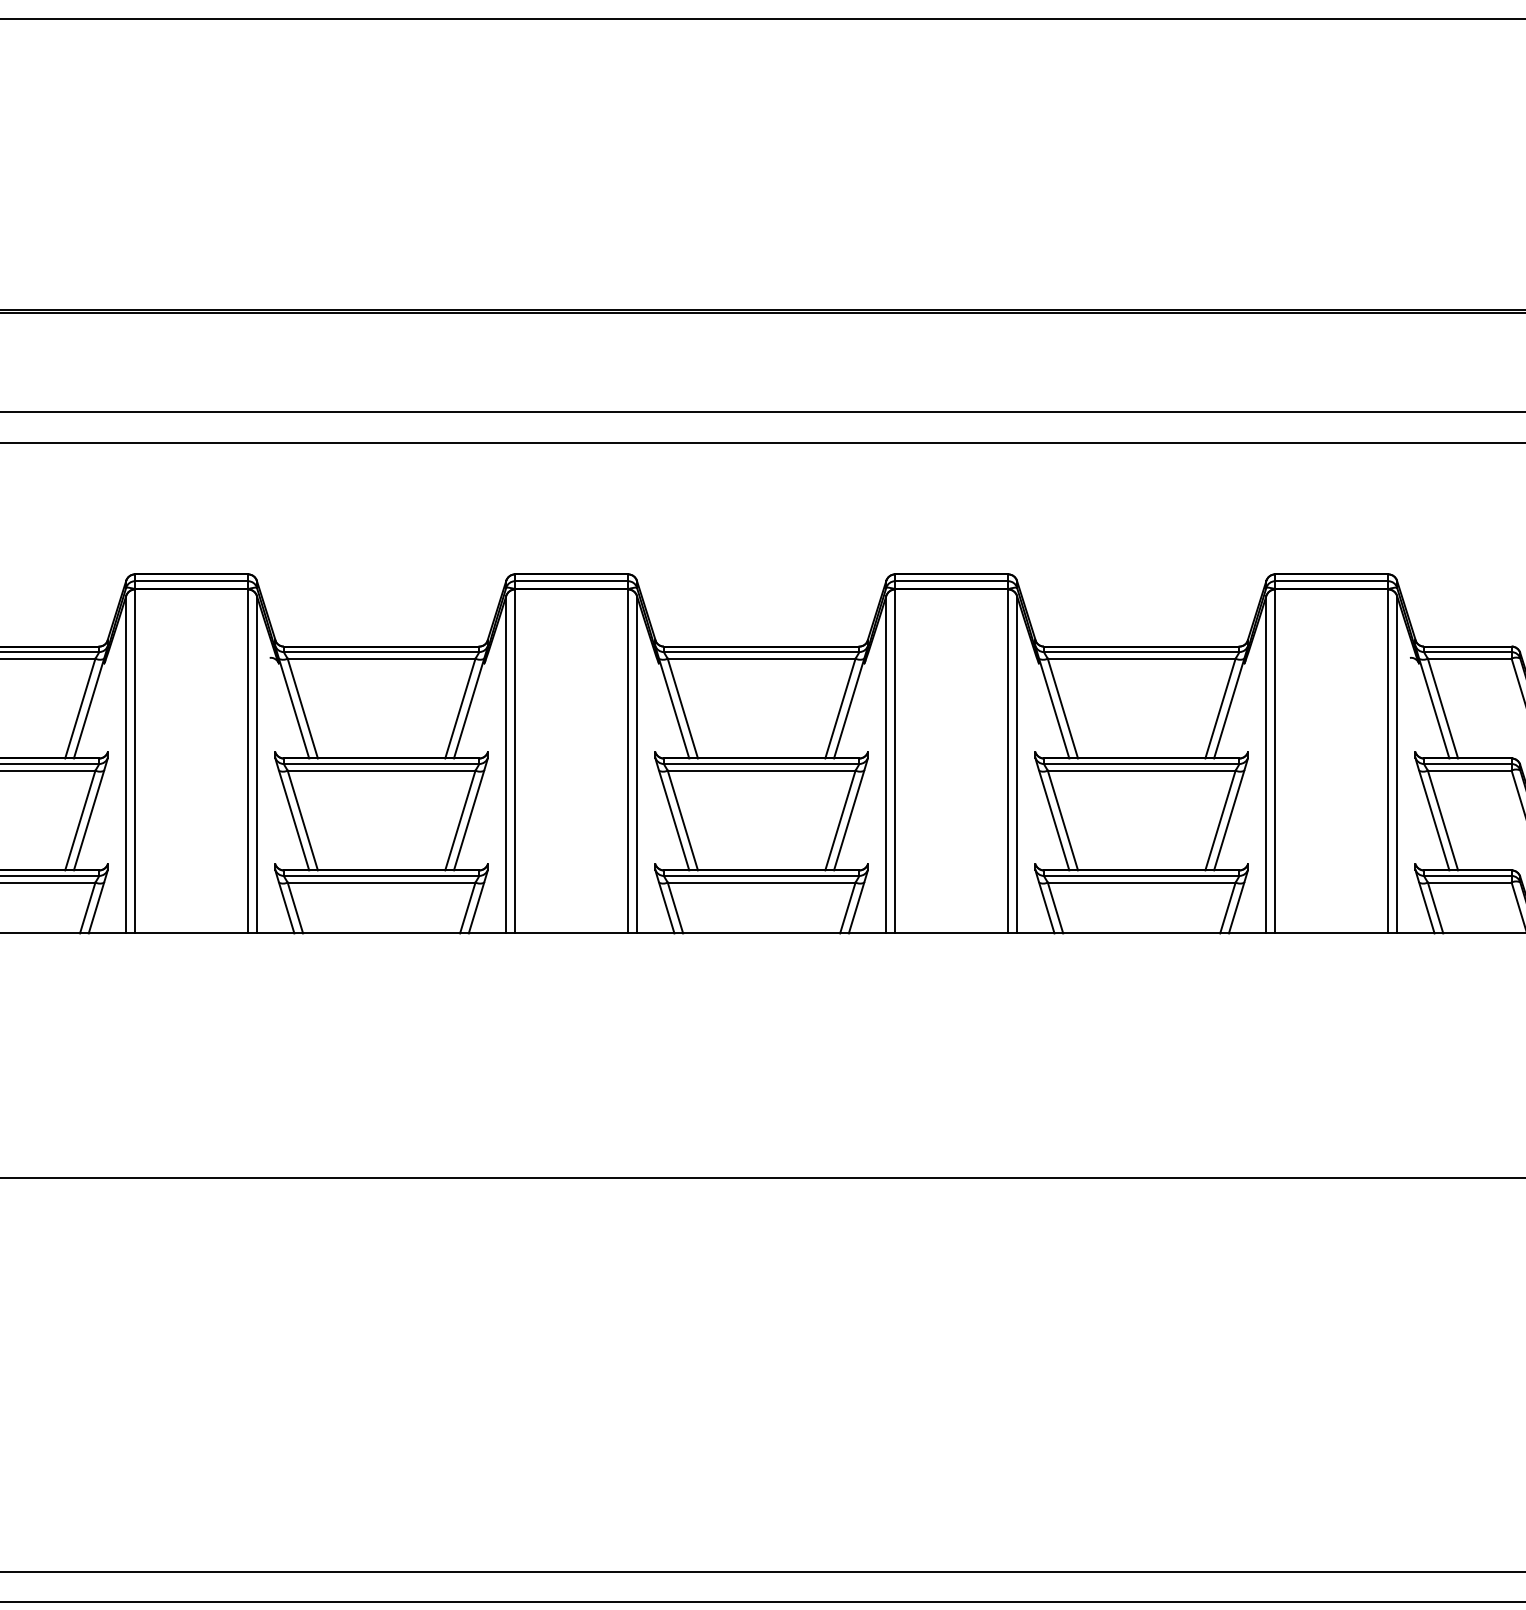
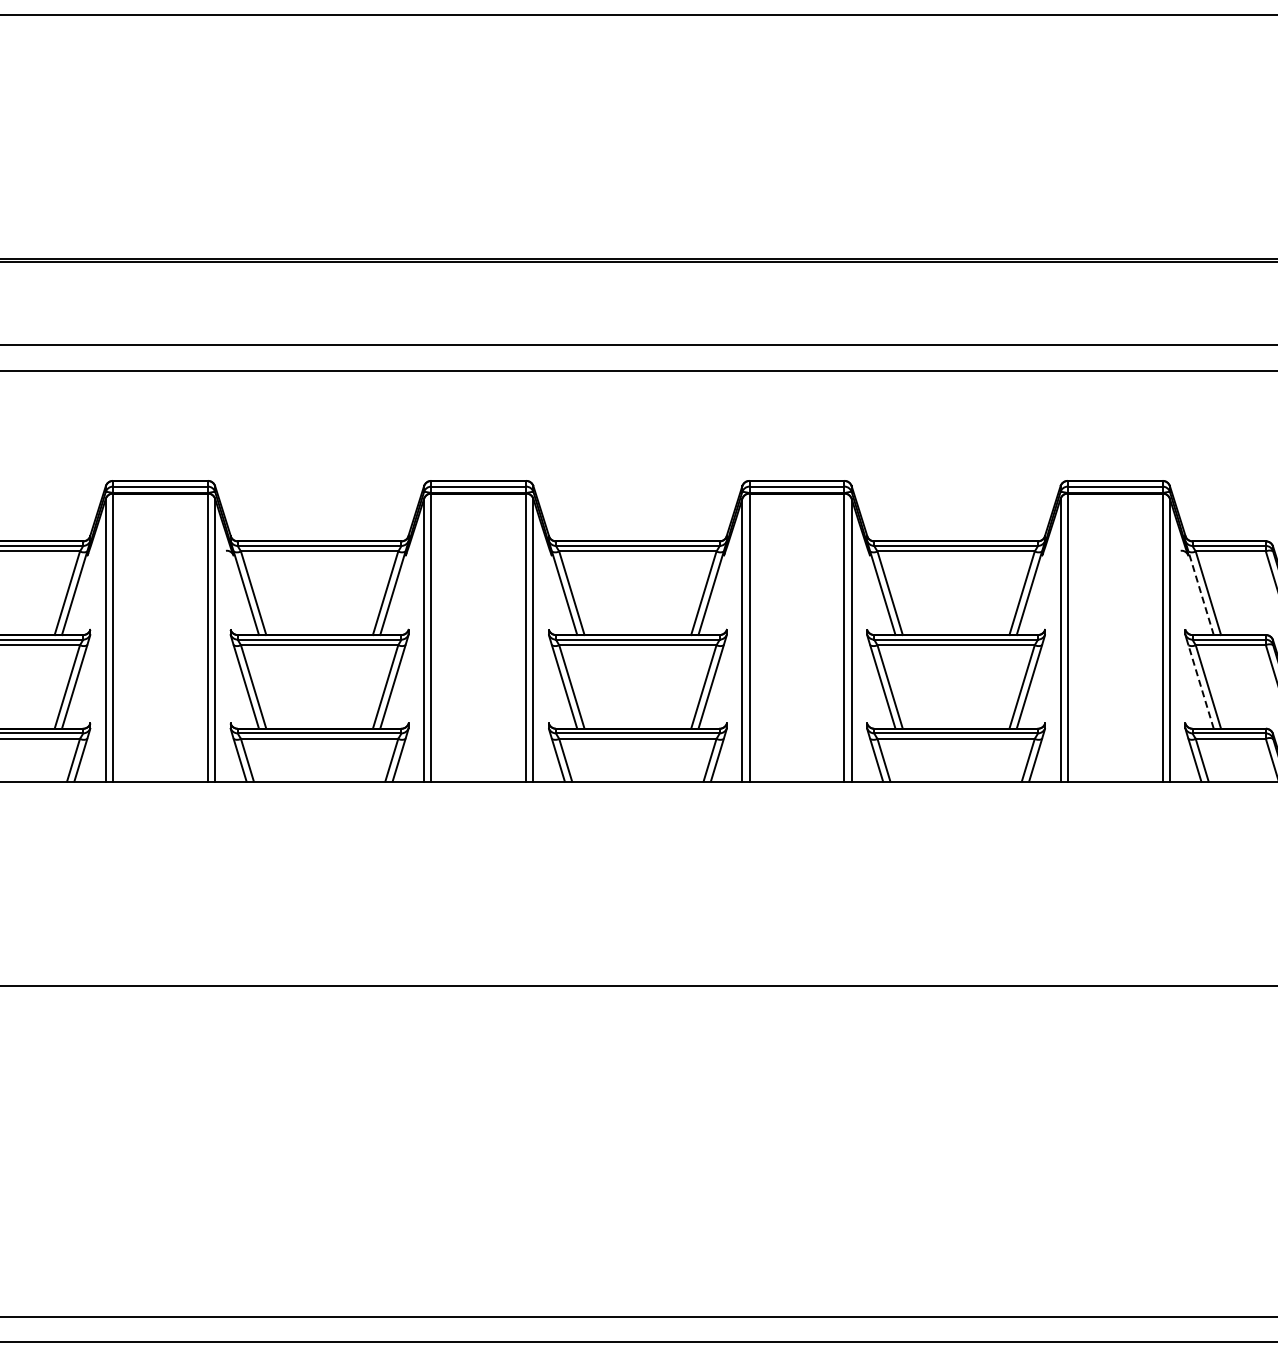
line: (1434, 708) -> (1201, 593), solid -> dashed
line: (1434, 821) -> (1201, 687), solid -> dashed

